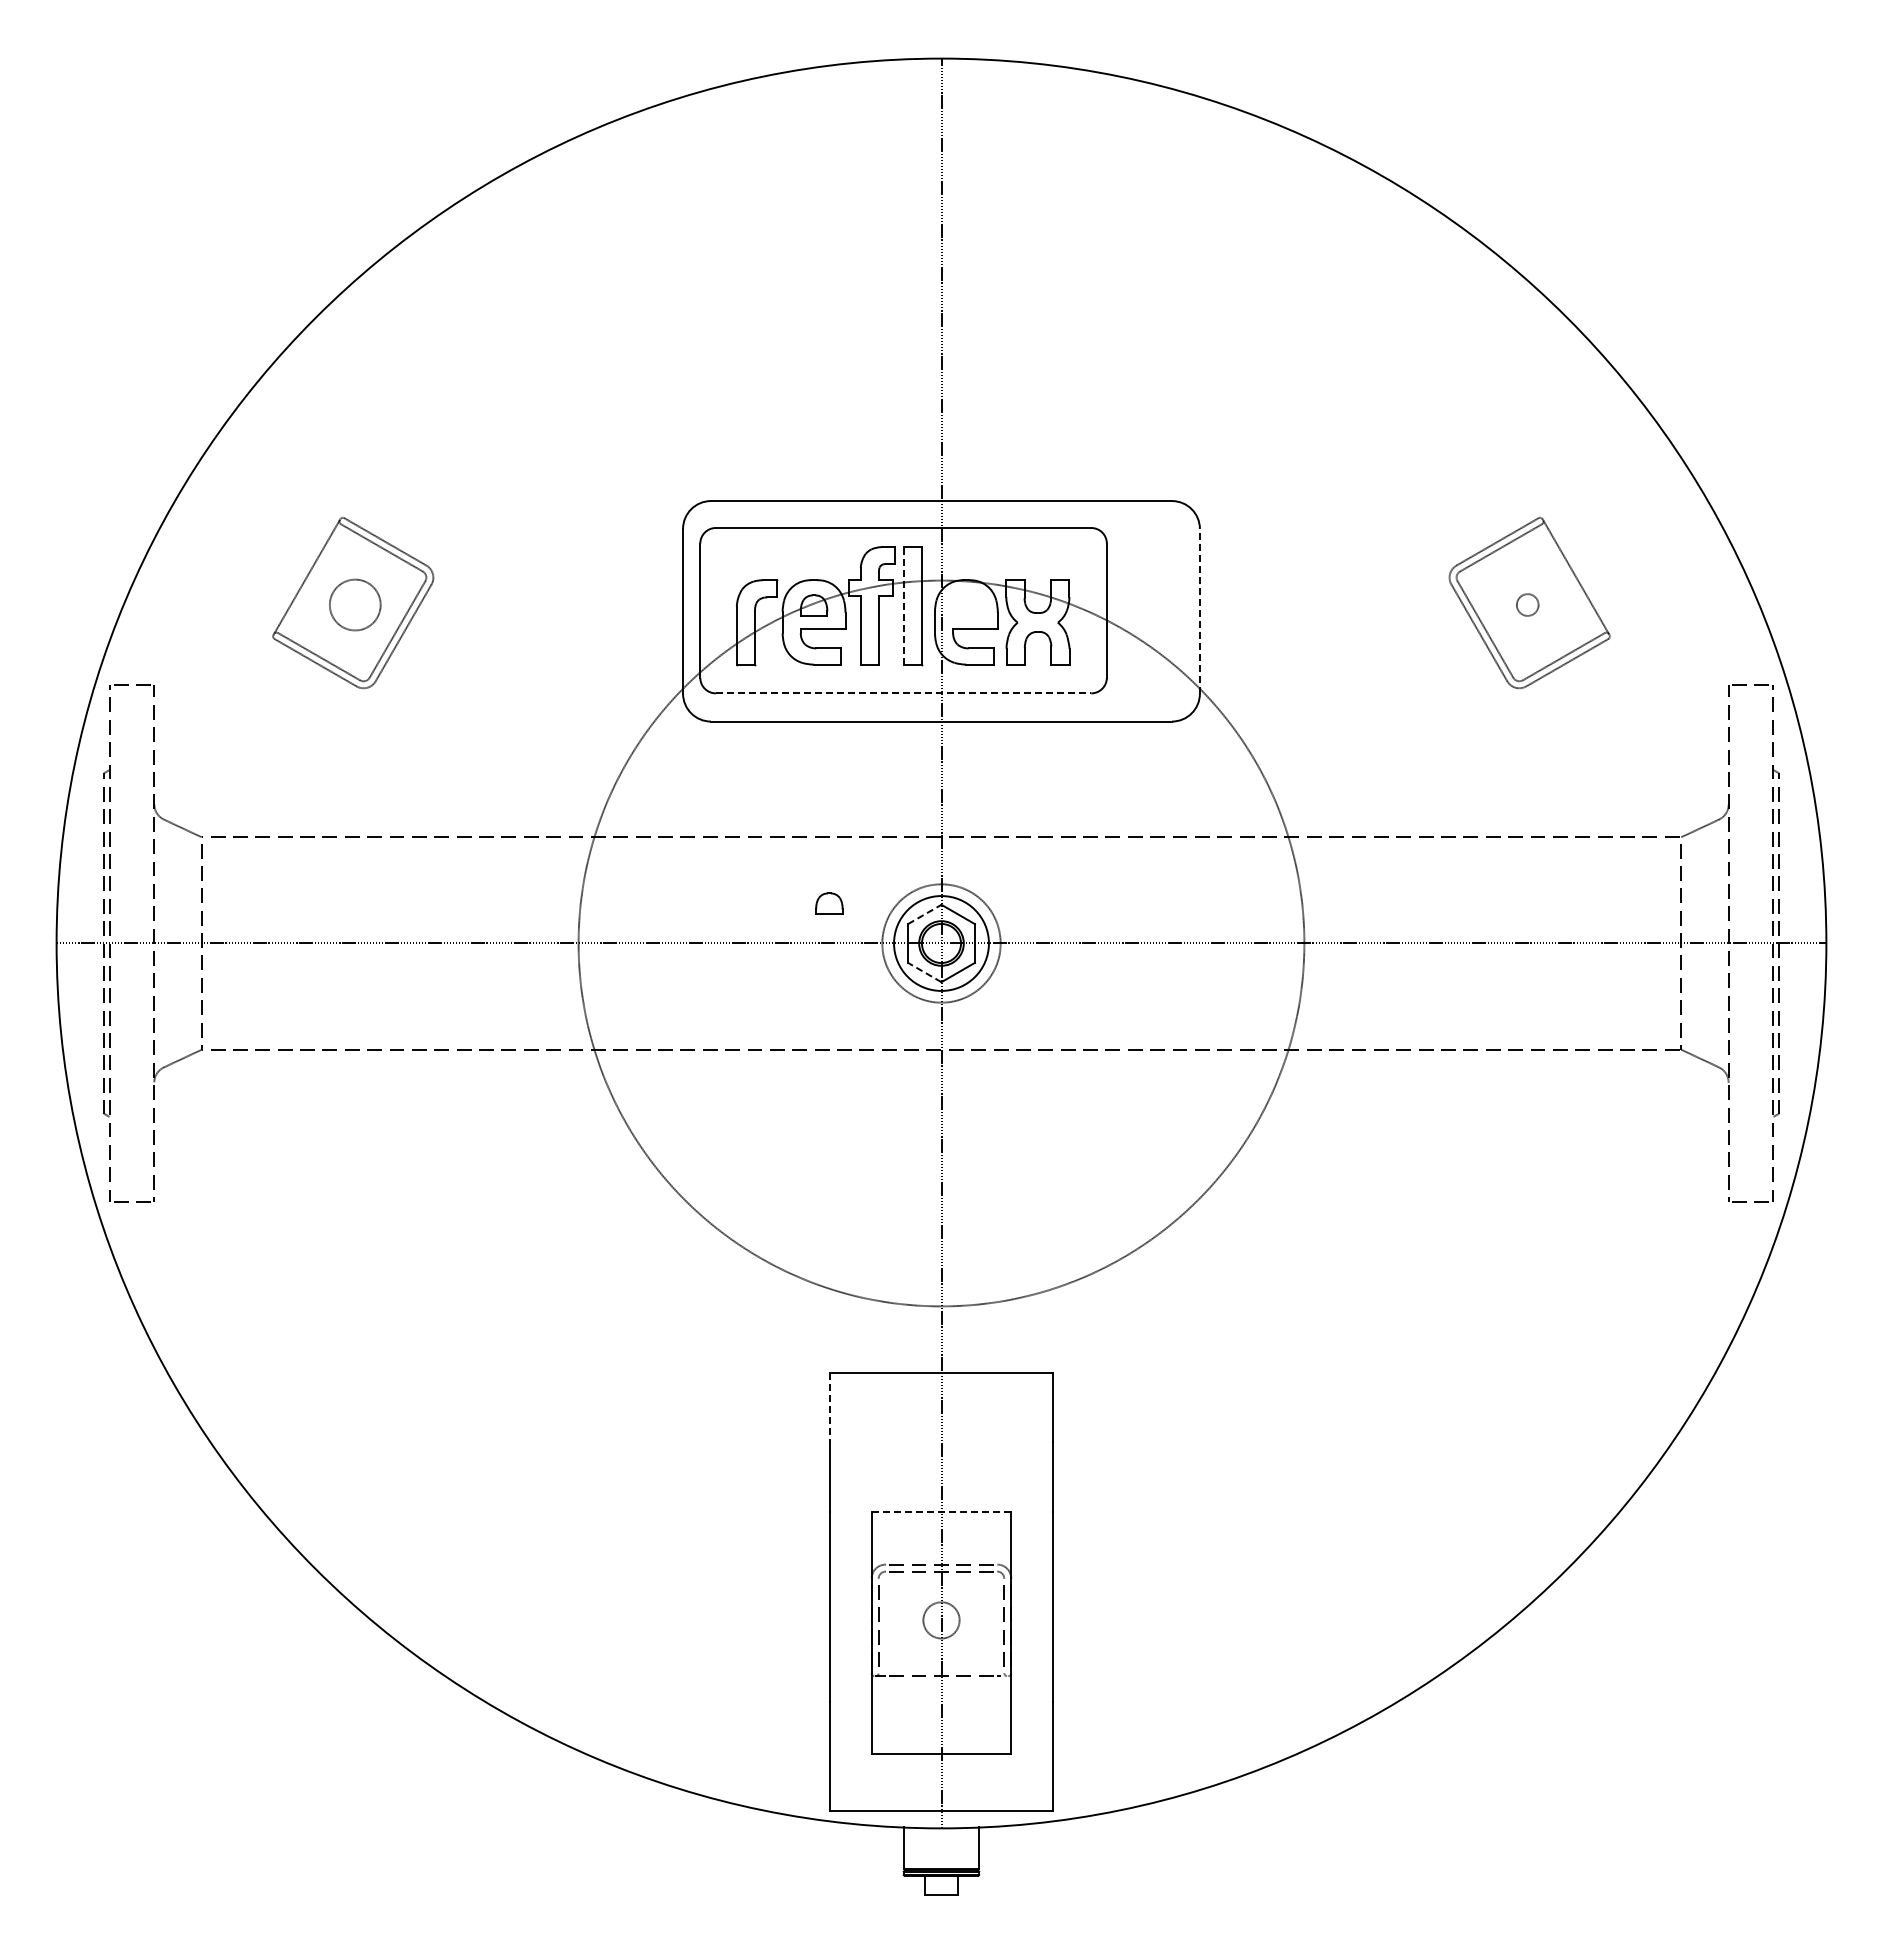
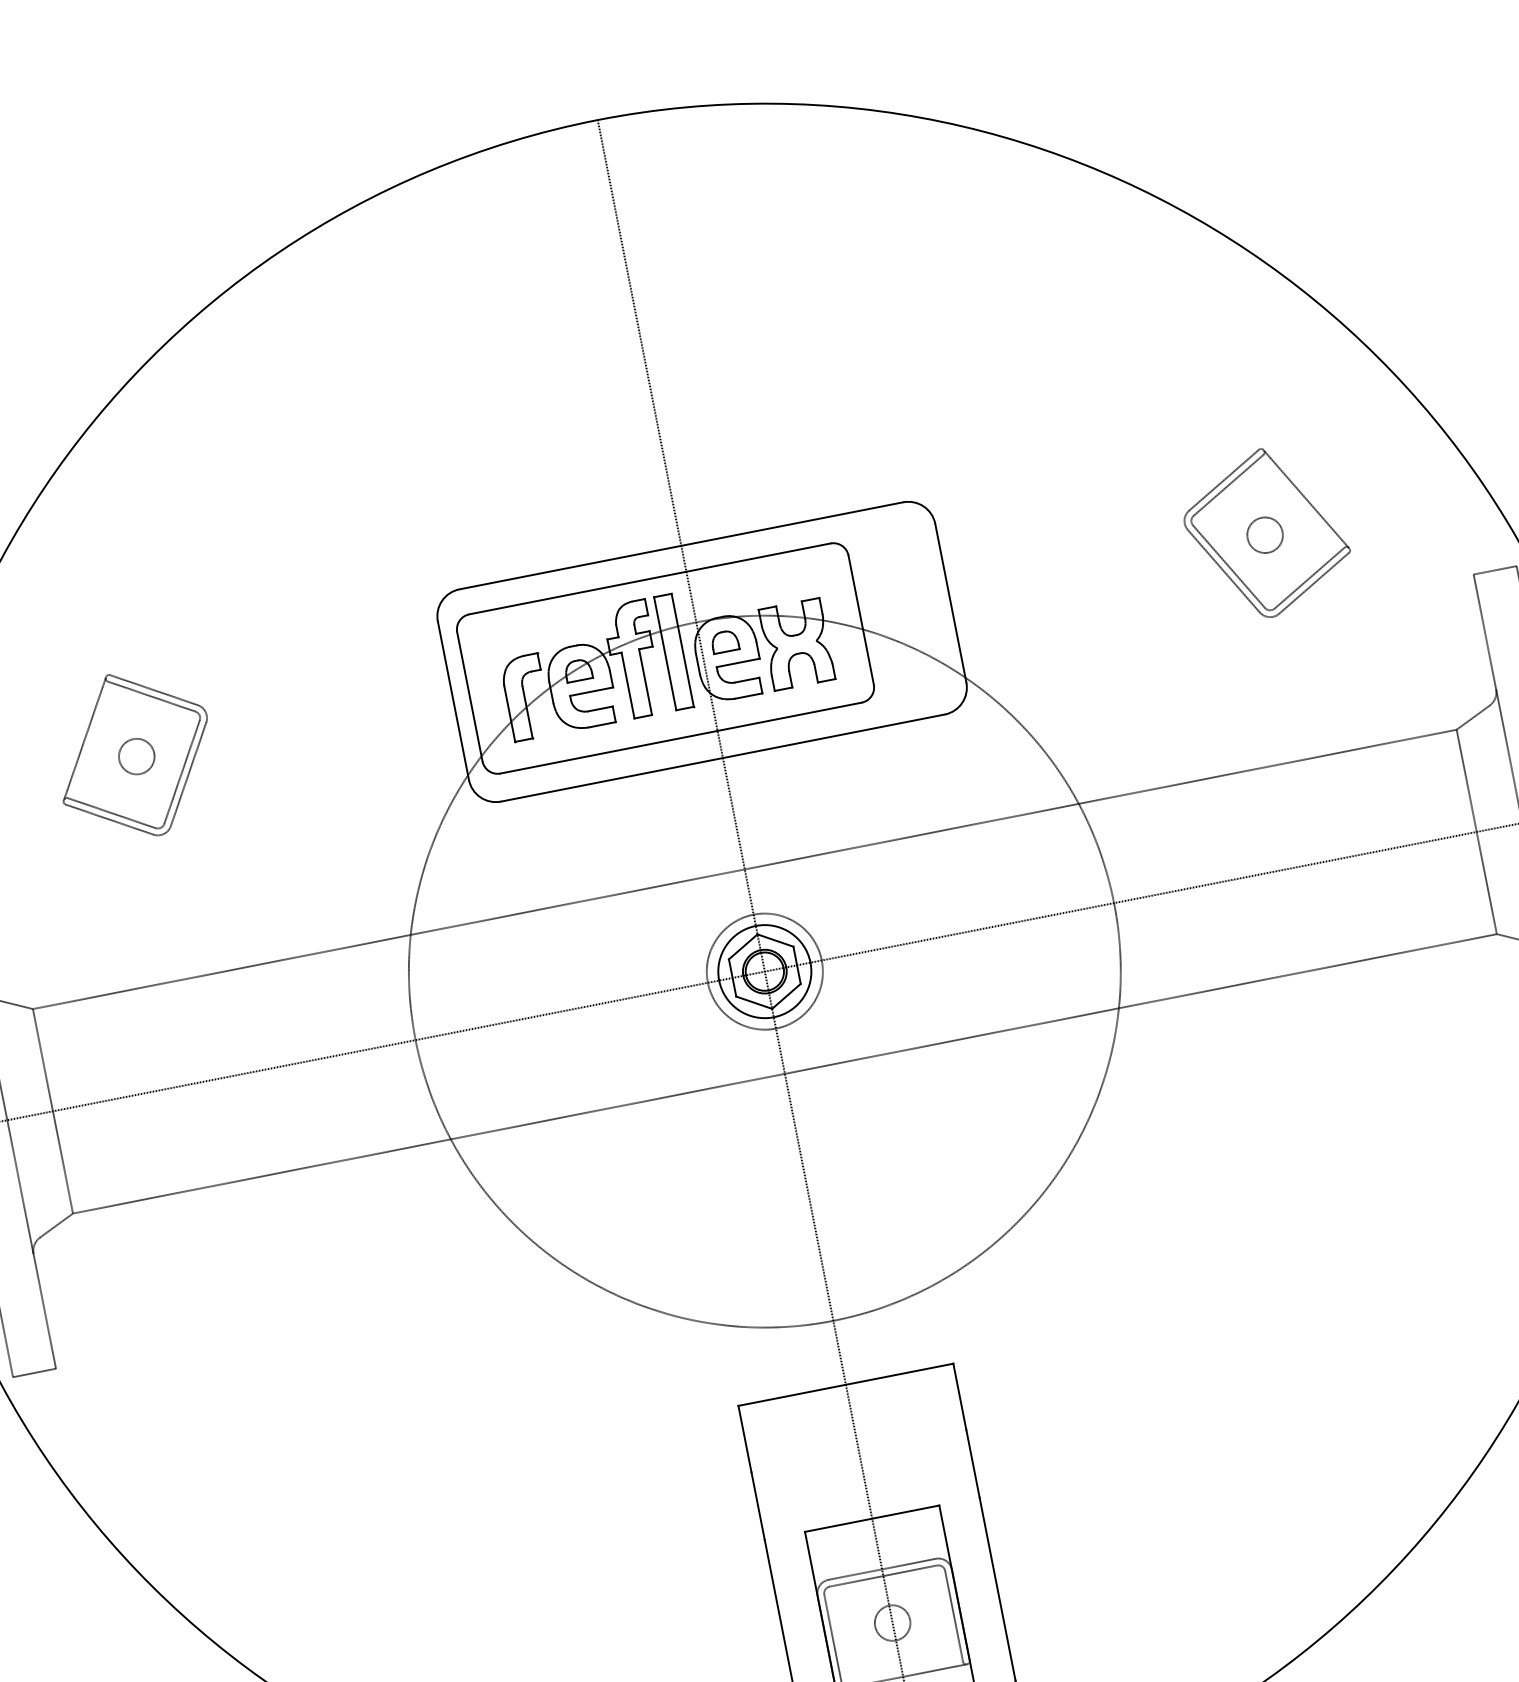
circle: (355, 604) -> (136, 756), size x0.71
circle: (1527, 604) -> (1264, 534), size x1.67
line: (904, 605) -> (665, 653), dashed -> solid
line: (1199, 610) -> (950, 602), dashed -> solid
line: (903, 693) -> (681, 738), dashed -> solid
part: (829, 903) -> (725, 641), moved
line: (925, 914) -> (743, 946), dashed -> solid
line: (924, 972) -> (753, 1002), dashed -> solid
line: (829, 1407) -> (744, 1439), dashed -> solid
line: (941, 1511) -> (872, 1518), dashed -> solid

